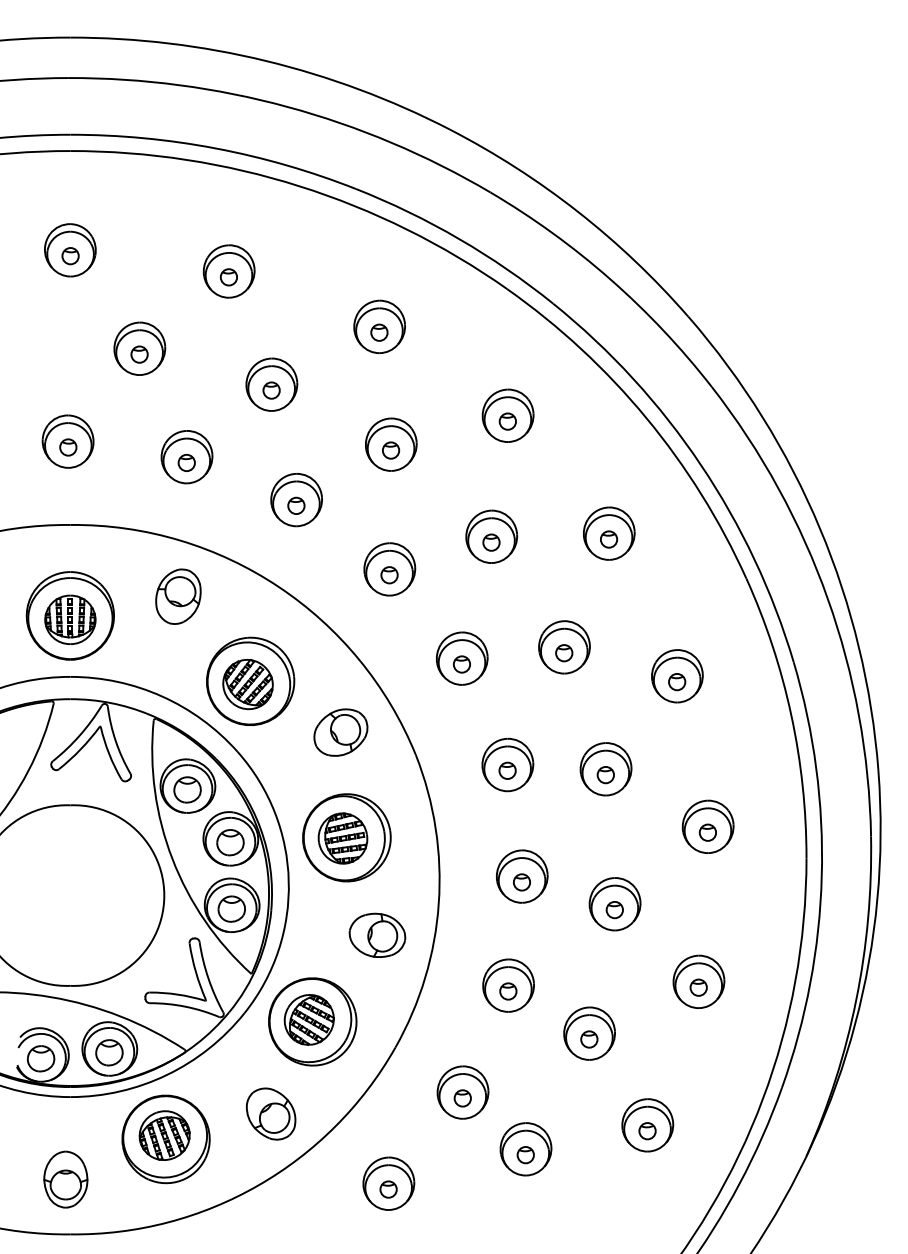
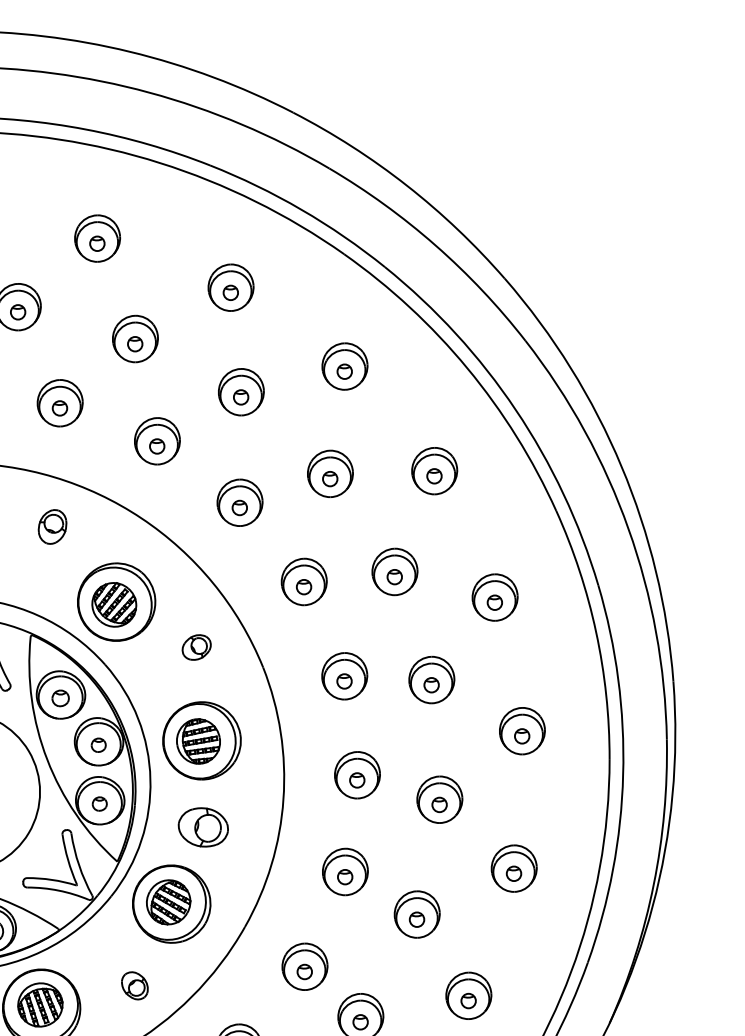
part: (178, 596) -> (52, 526), size x0.7
part: (340, 732) -> (196, 647), size x0.6
part: (187, 789) -> (60, 698), size x0.7
part: (230, 842) -> (98, 745), size x0.6
part: (231, 908) -> (99, 803), size x0.6
part: (377, 934) -> (203, 826), moved
part: (271, 1113) -> (135, 985), size x0.6

